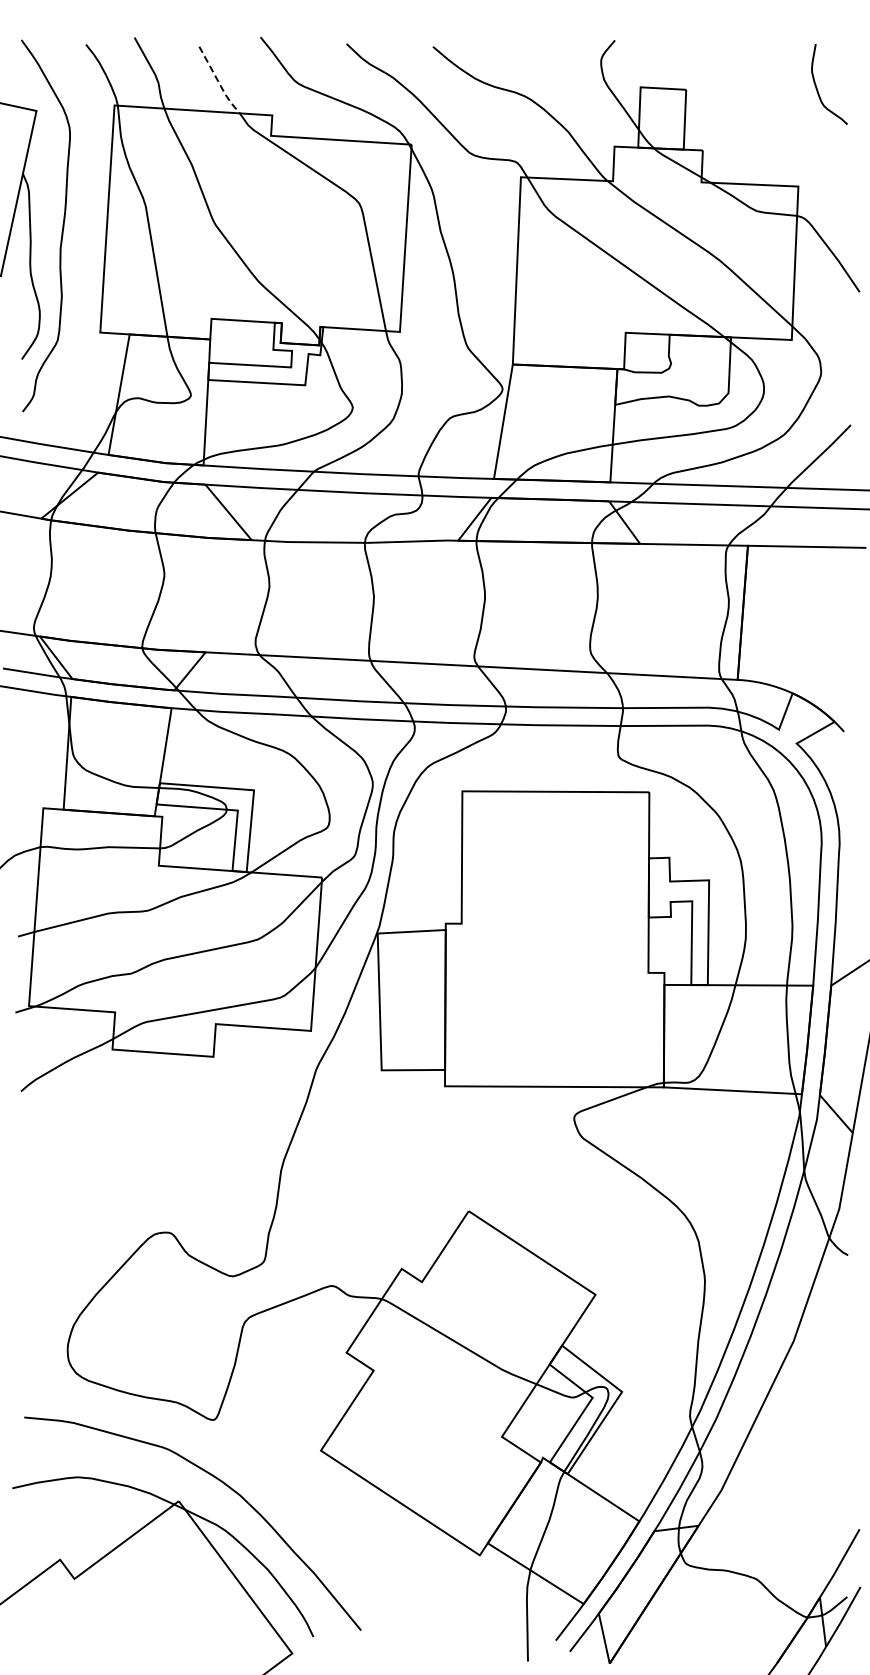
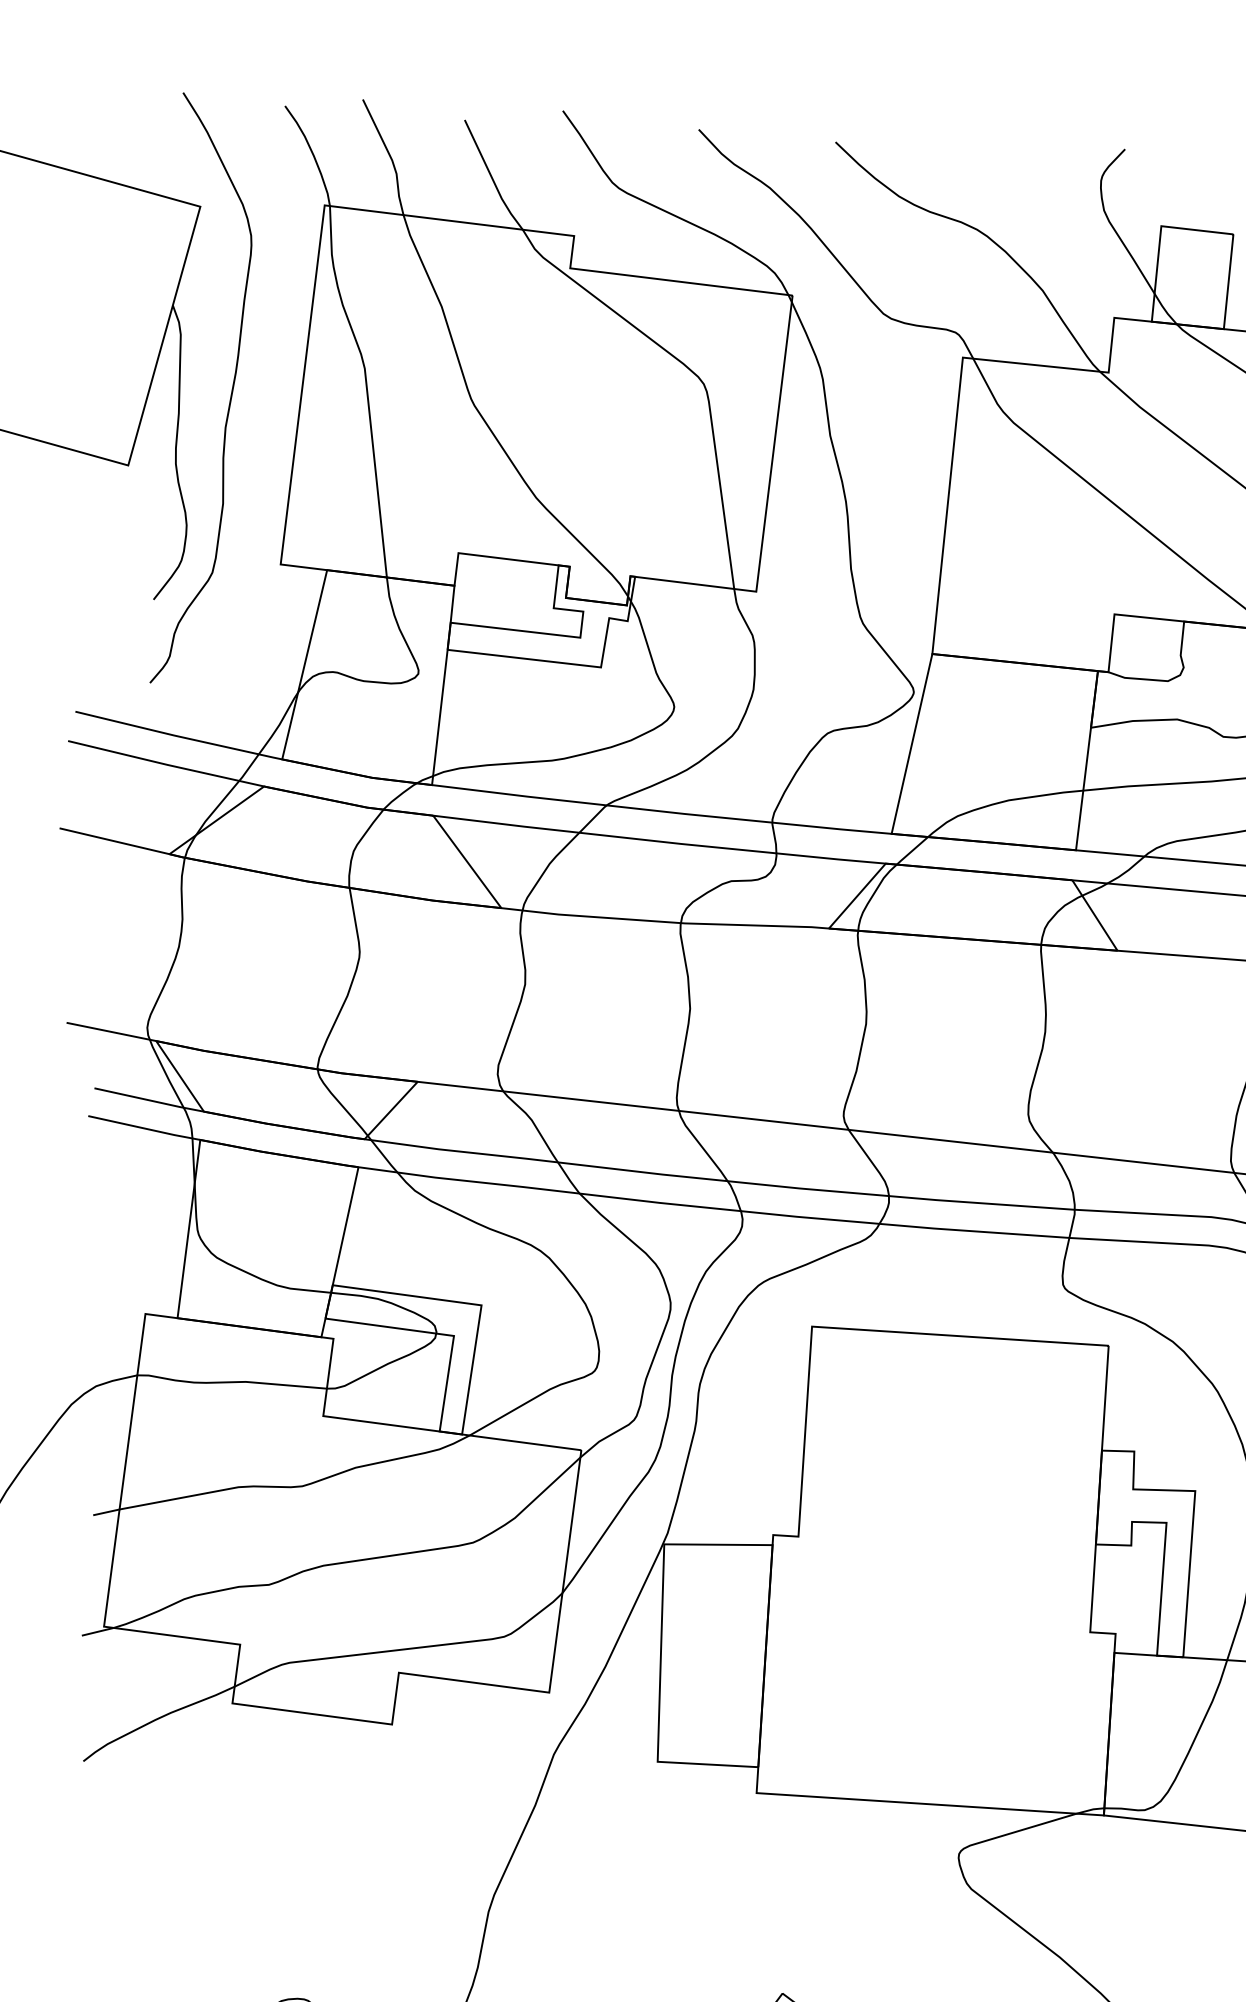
line: (218, 82) -> (491, 178), dashed -> solid

